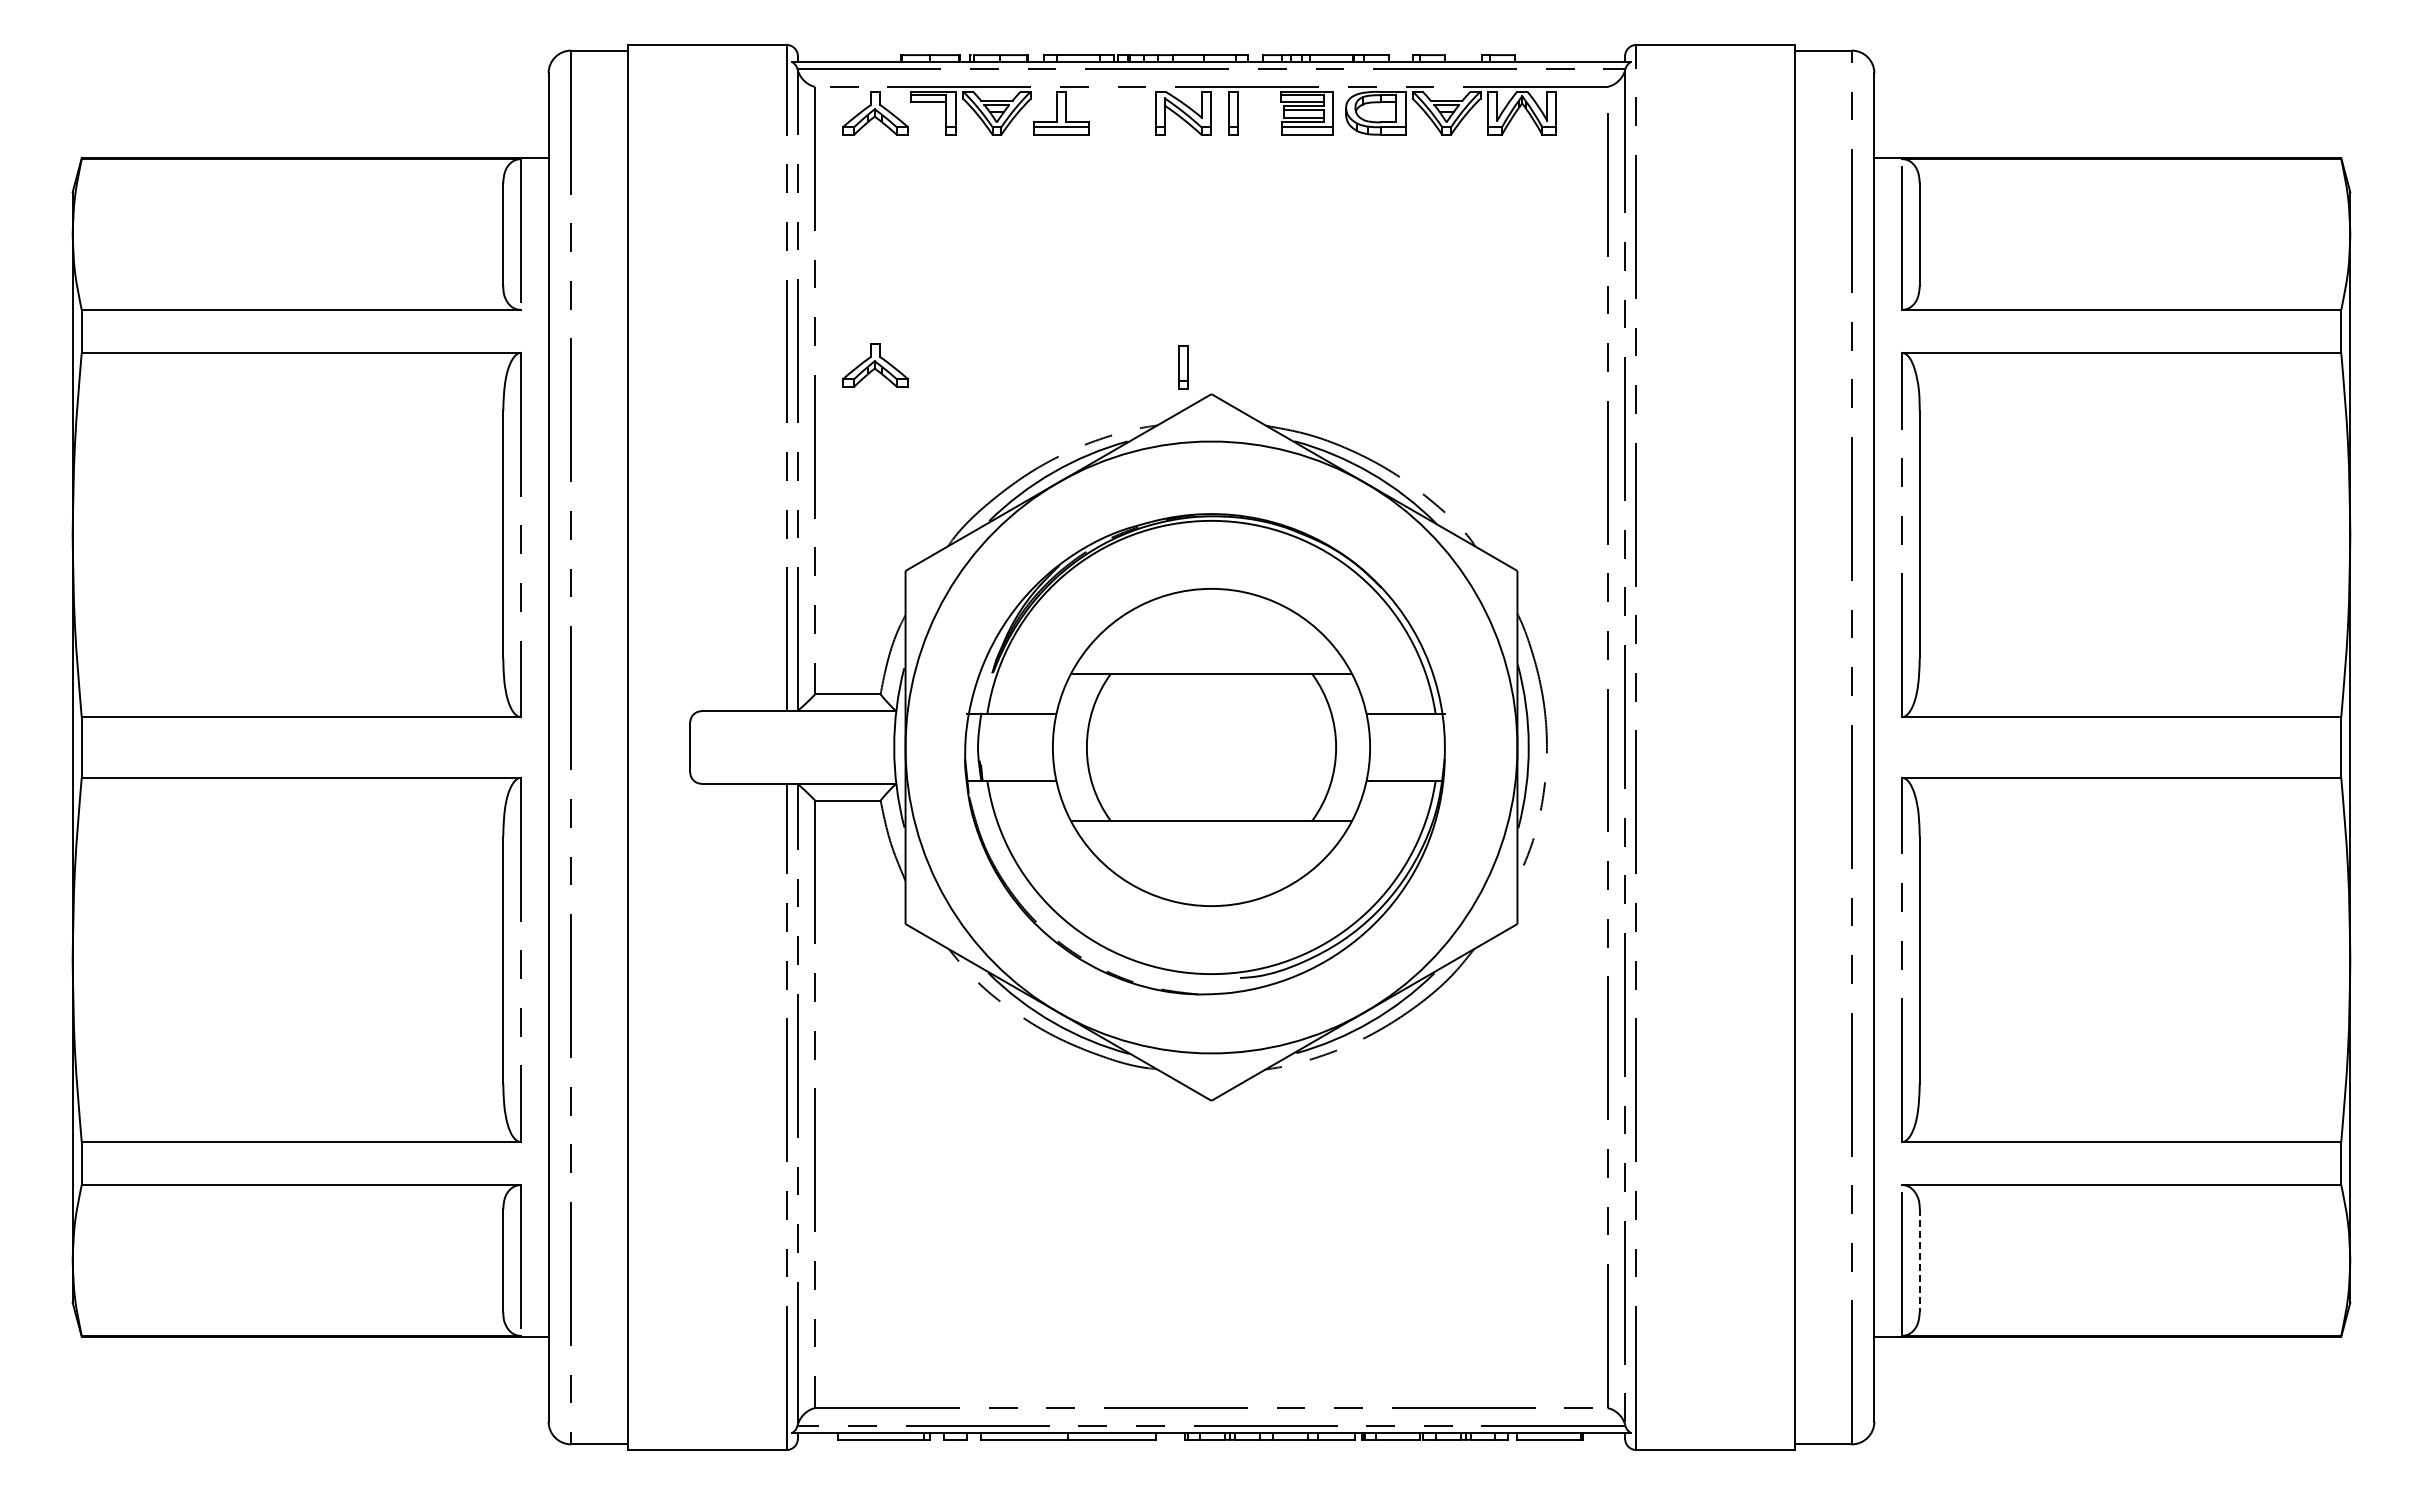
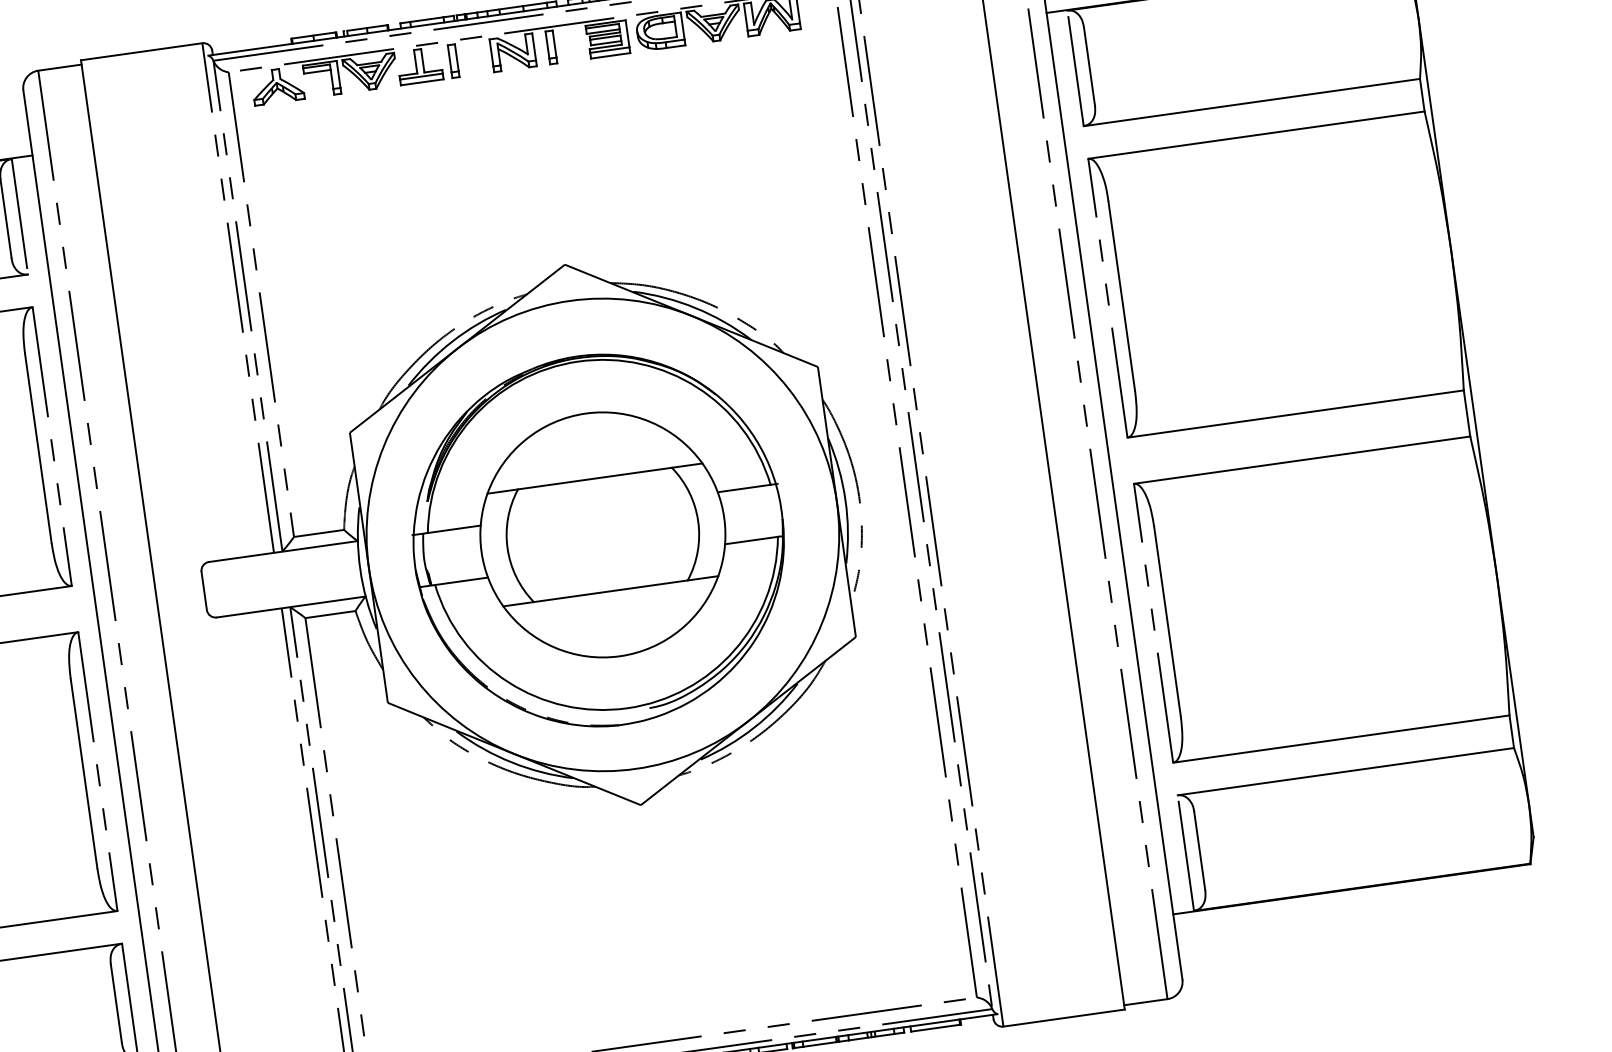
part: (875, 365) -> (304, 278), removed
part: (1183, 367) -> (453, 61), moved
line: (1919, 1260) -> (1199, 851), dashed -> solid

